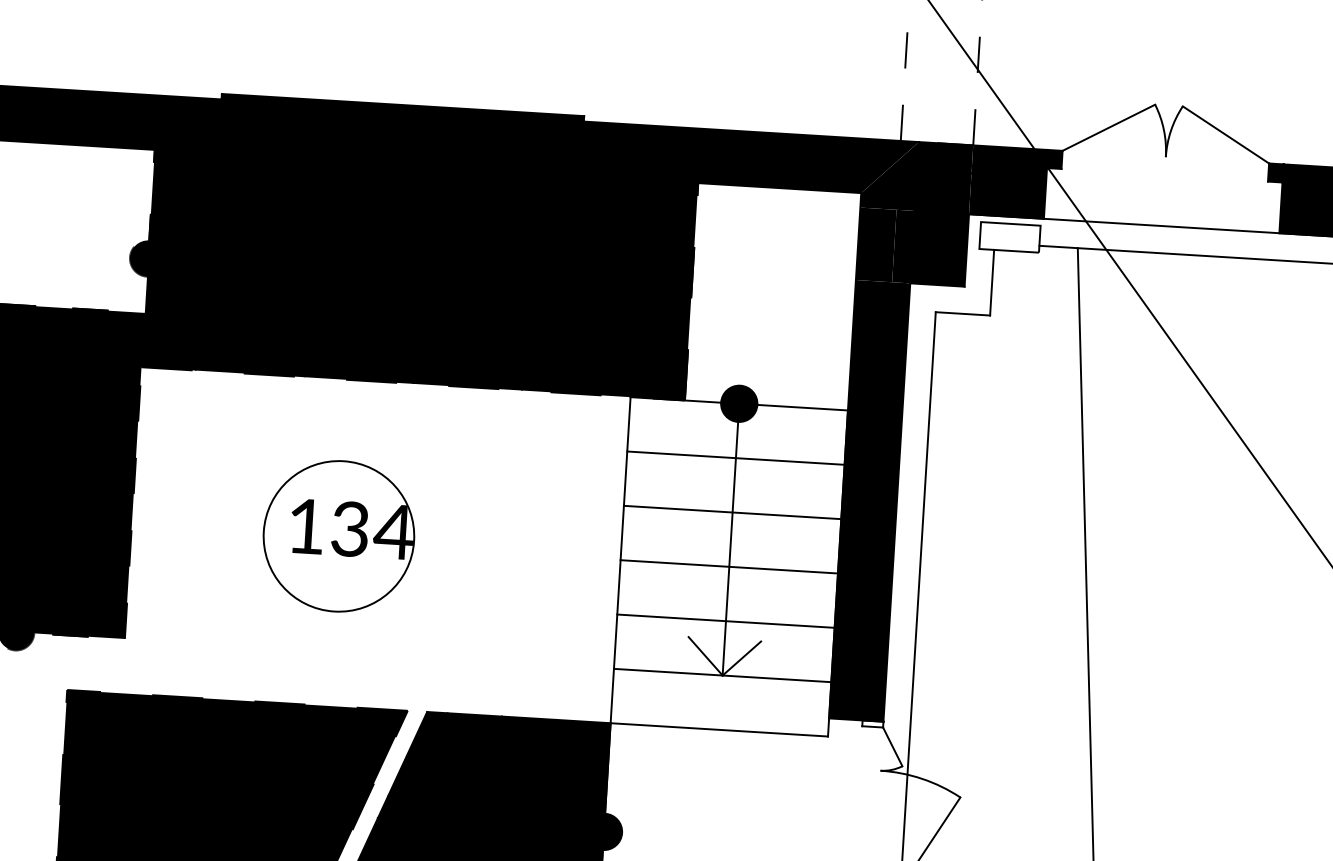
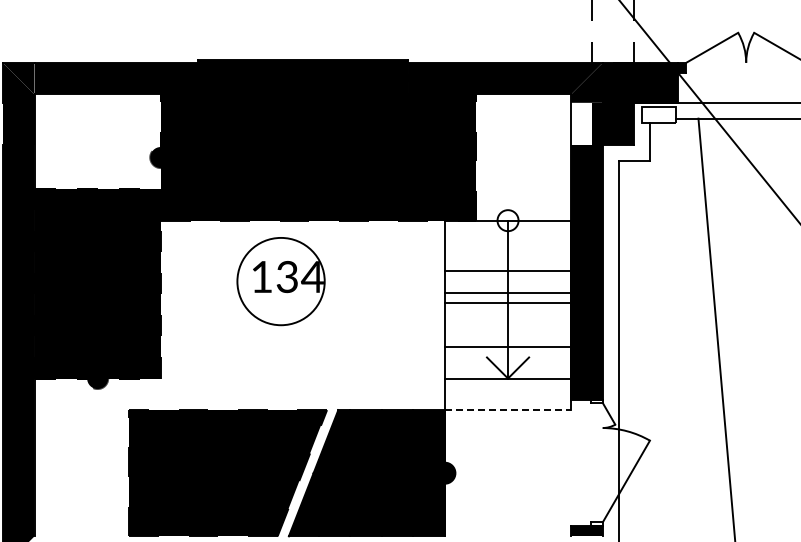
fill: (875, 244) -> (581, 123), removed
fill: (738, 403) -> (507, 220), removed
line: (734, 458) -> (507, 271), moved
line: (731, 511) -> (507, 302), moved
part: (337, 536) -> (280, 281), moved
line: (728, 566) -> (507, 293), moved
line: (720, 730) -> (508, 410), solid -> dashed

